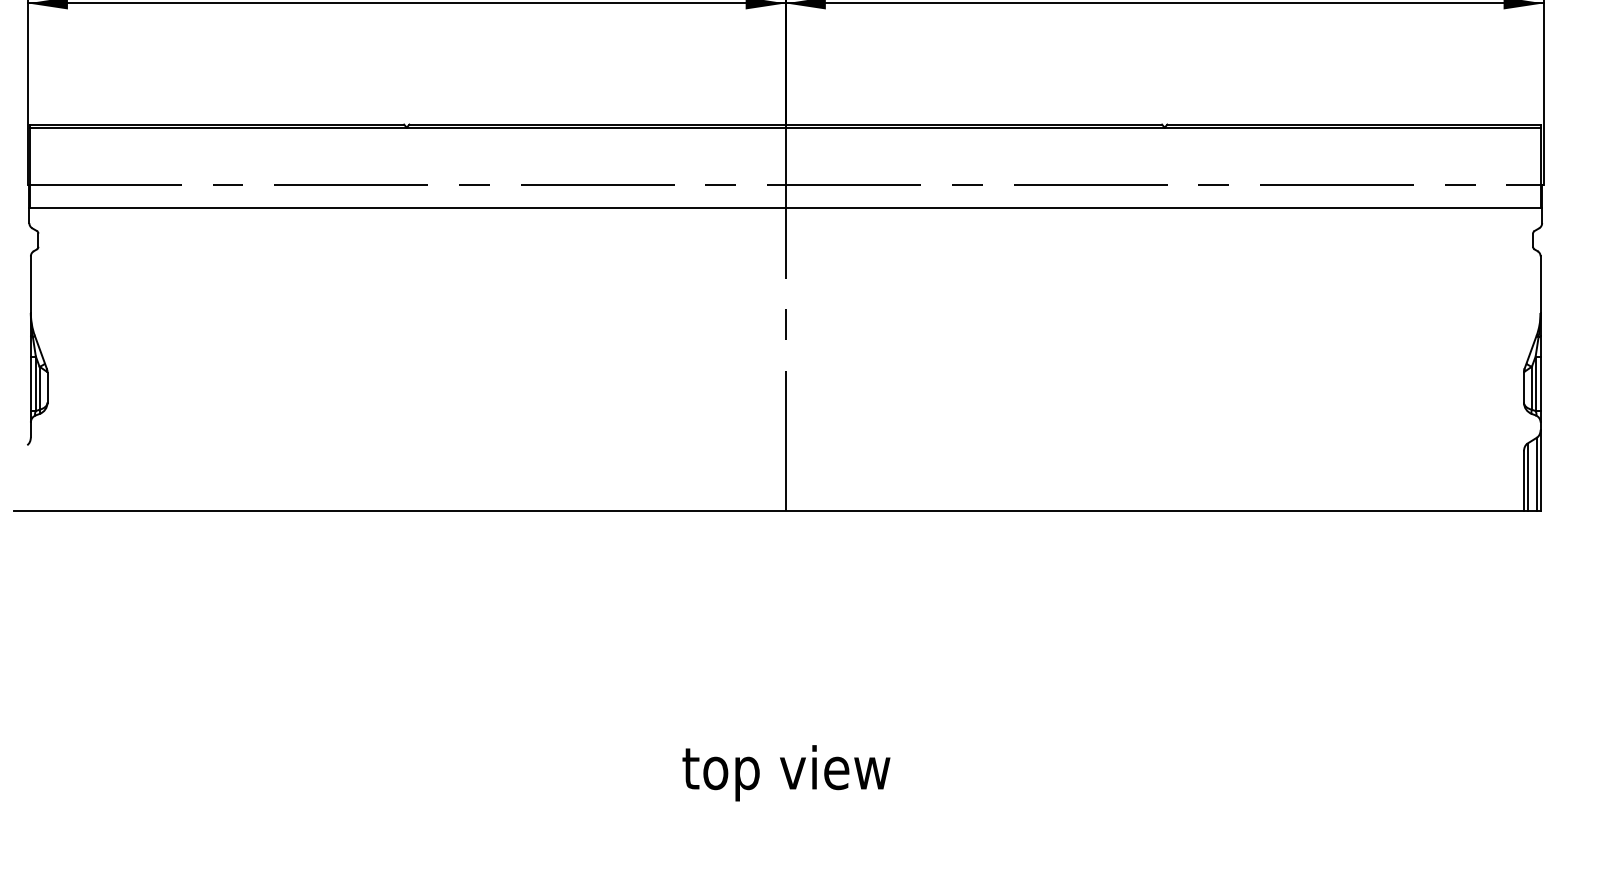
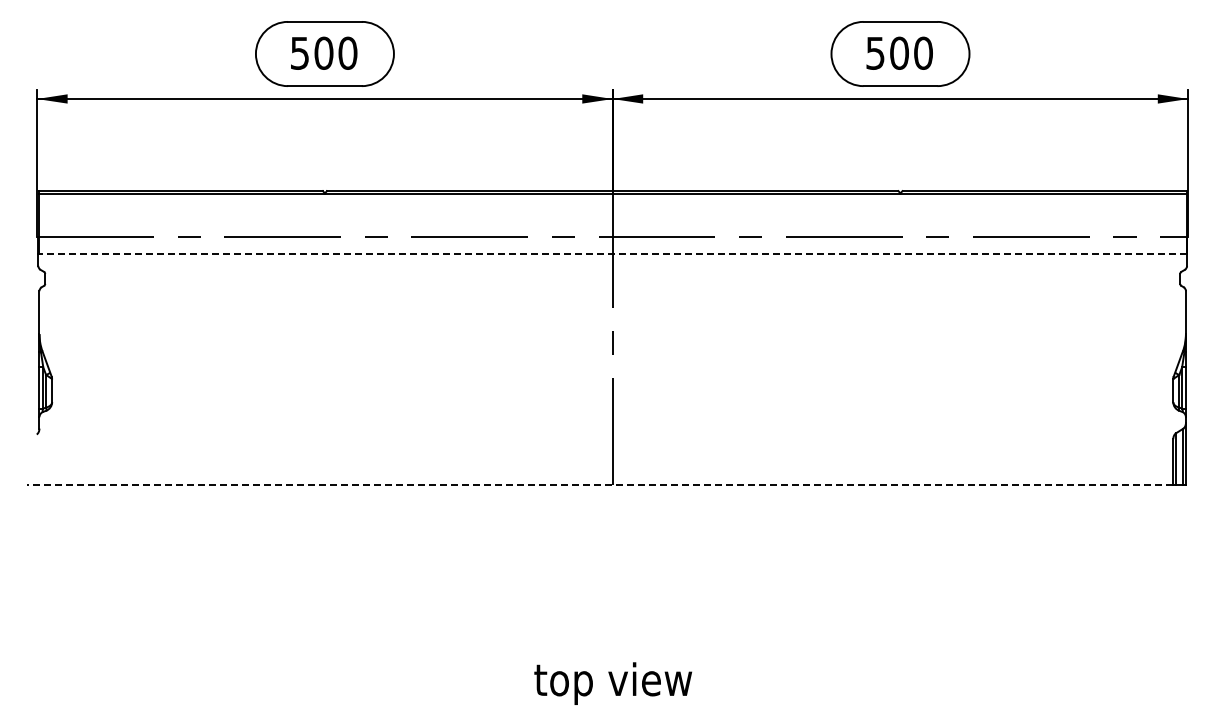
line: (785, 208) -> (612, 254), solid -> dashed
line: (768, 511) -> (599, 484), solid -> dashed

